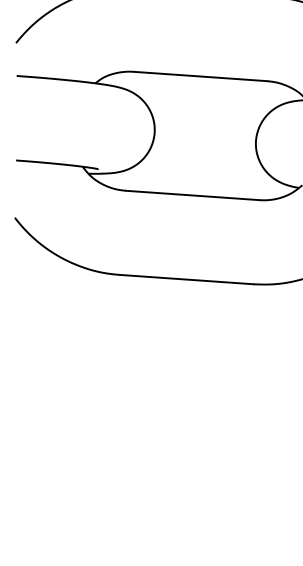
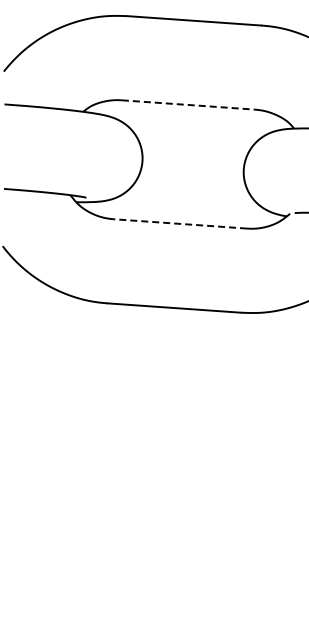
line: (200, 76) -> (188, 104), solid -> dashed
line: (192, 195) -> (180, 223), solid -> dashed

